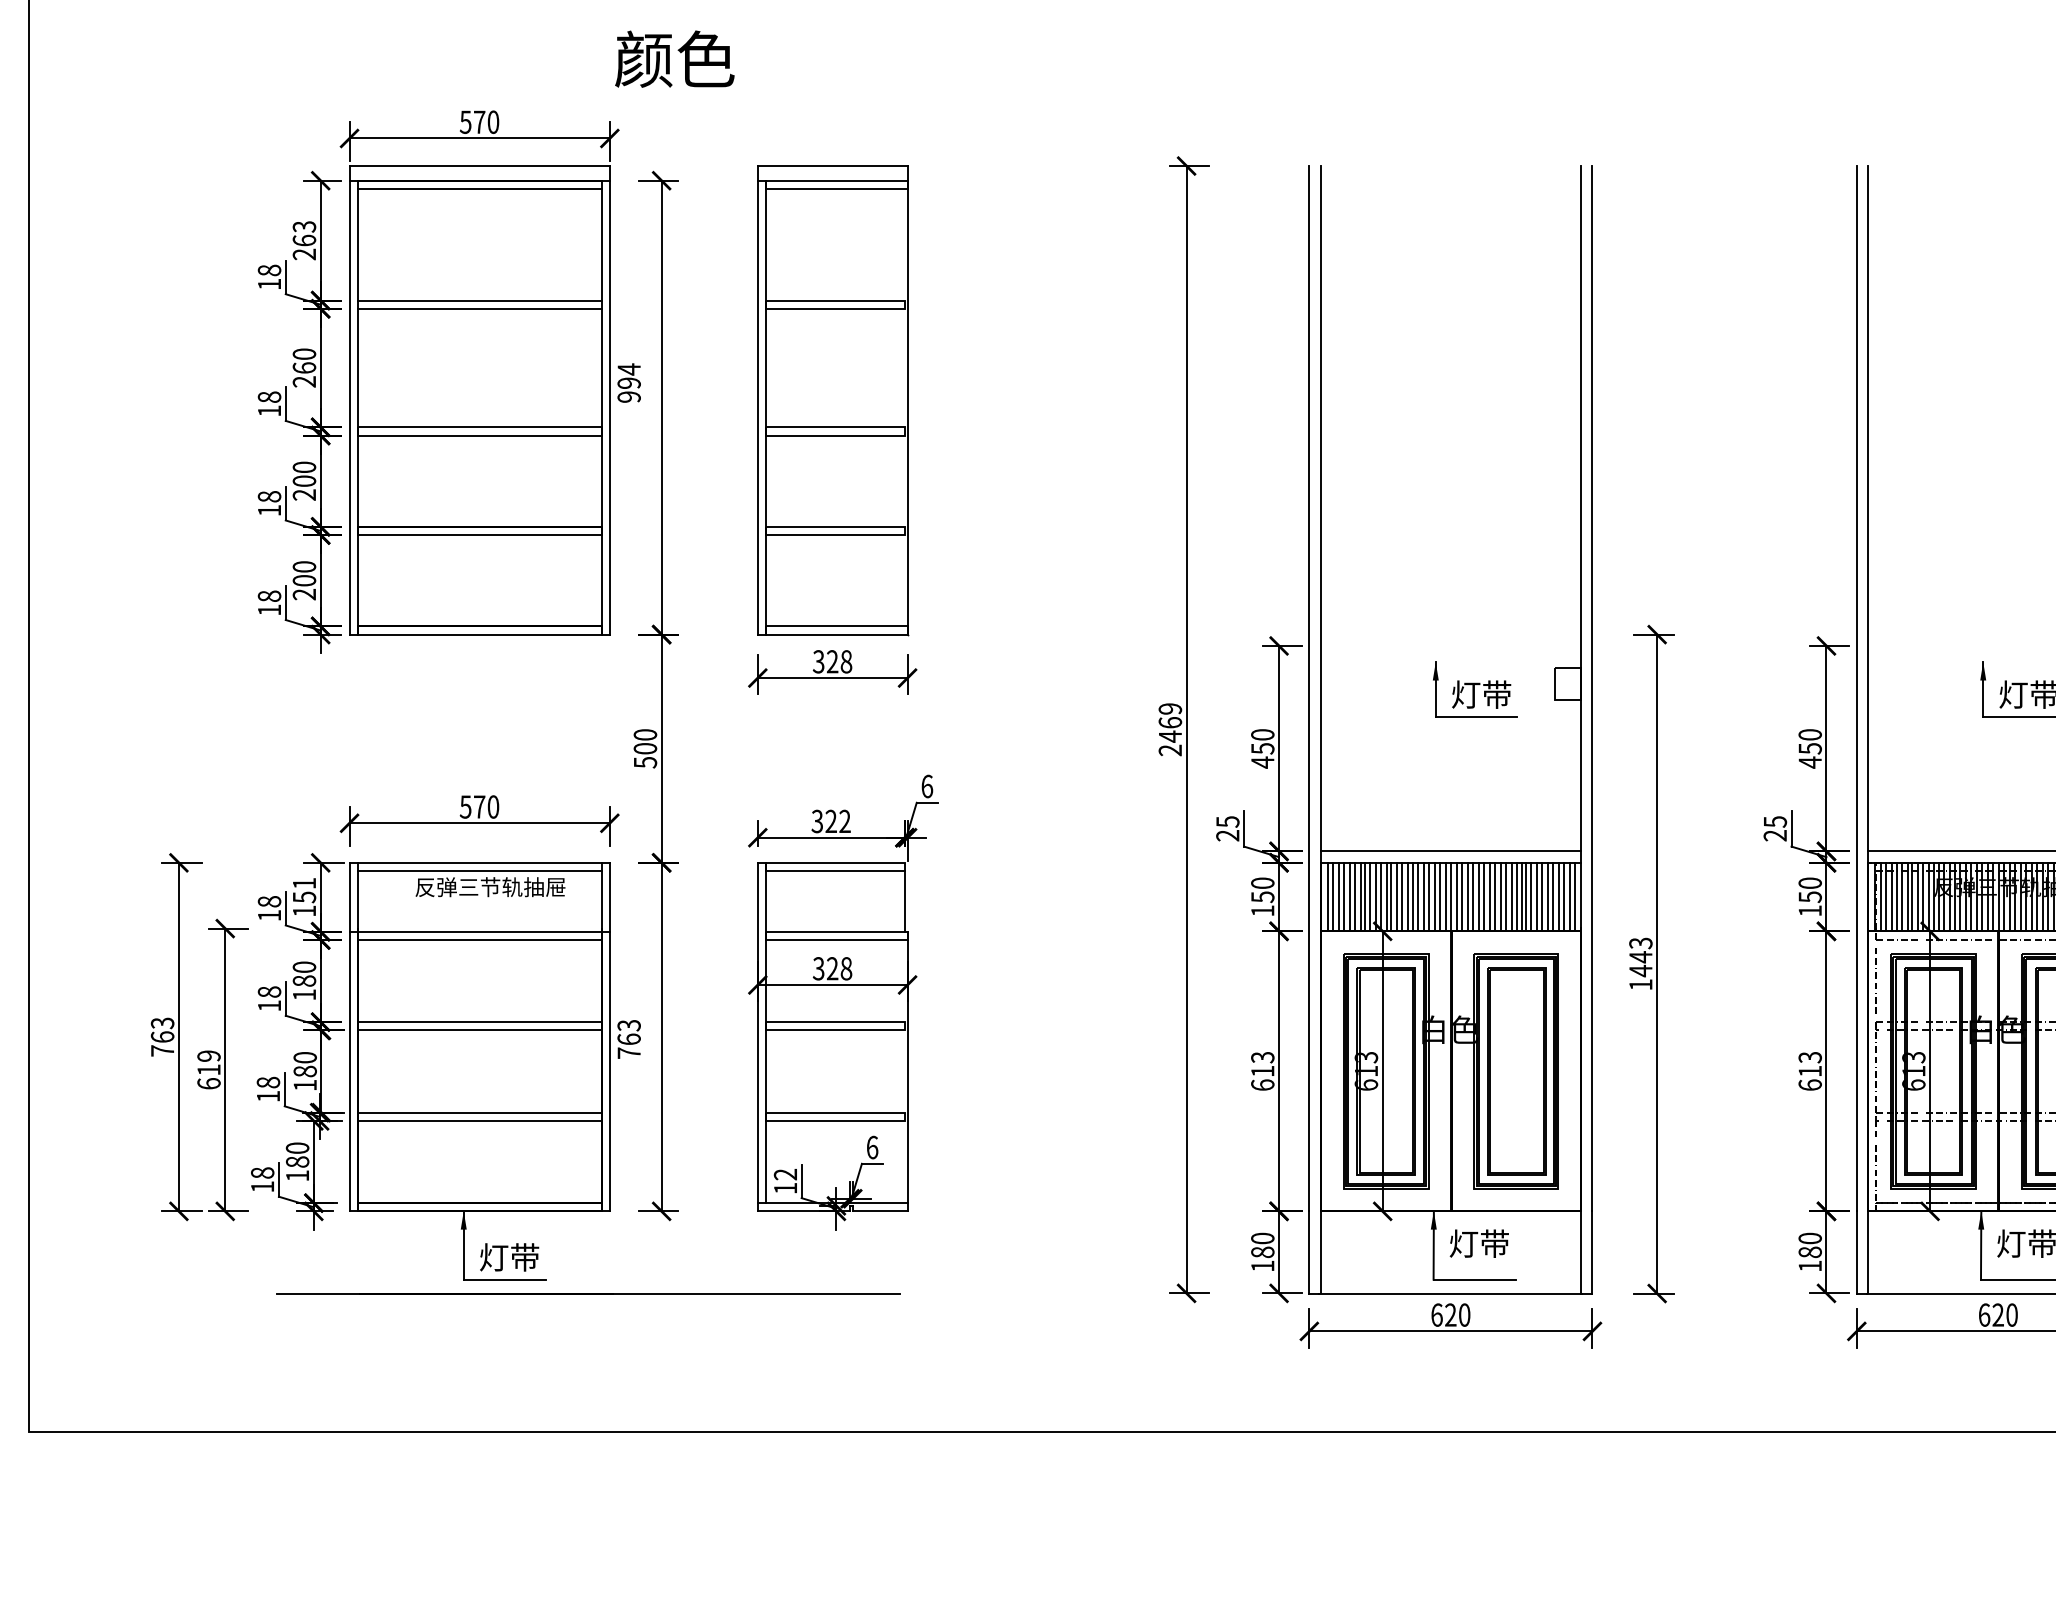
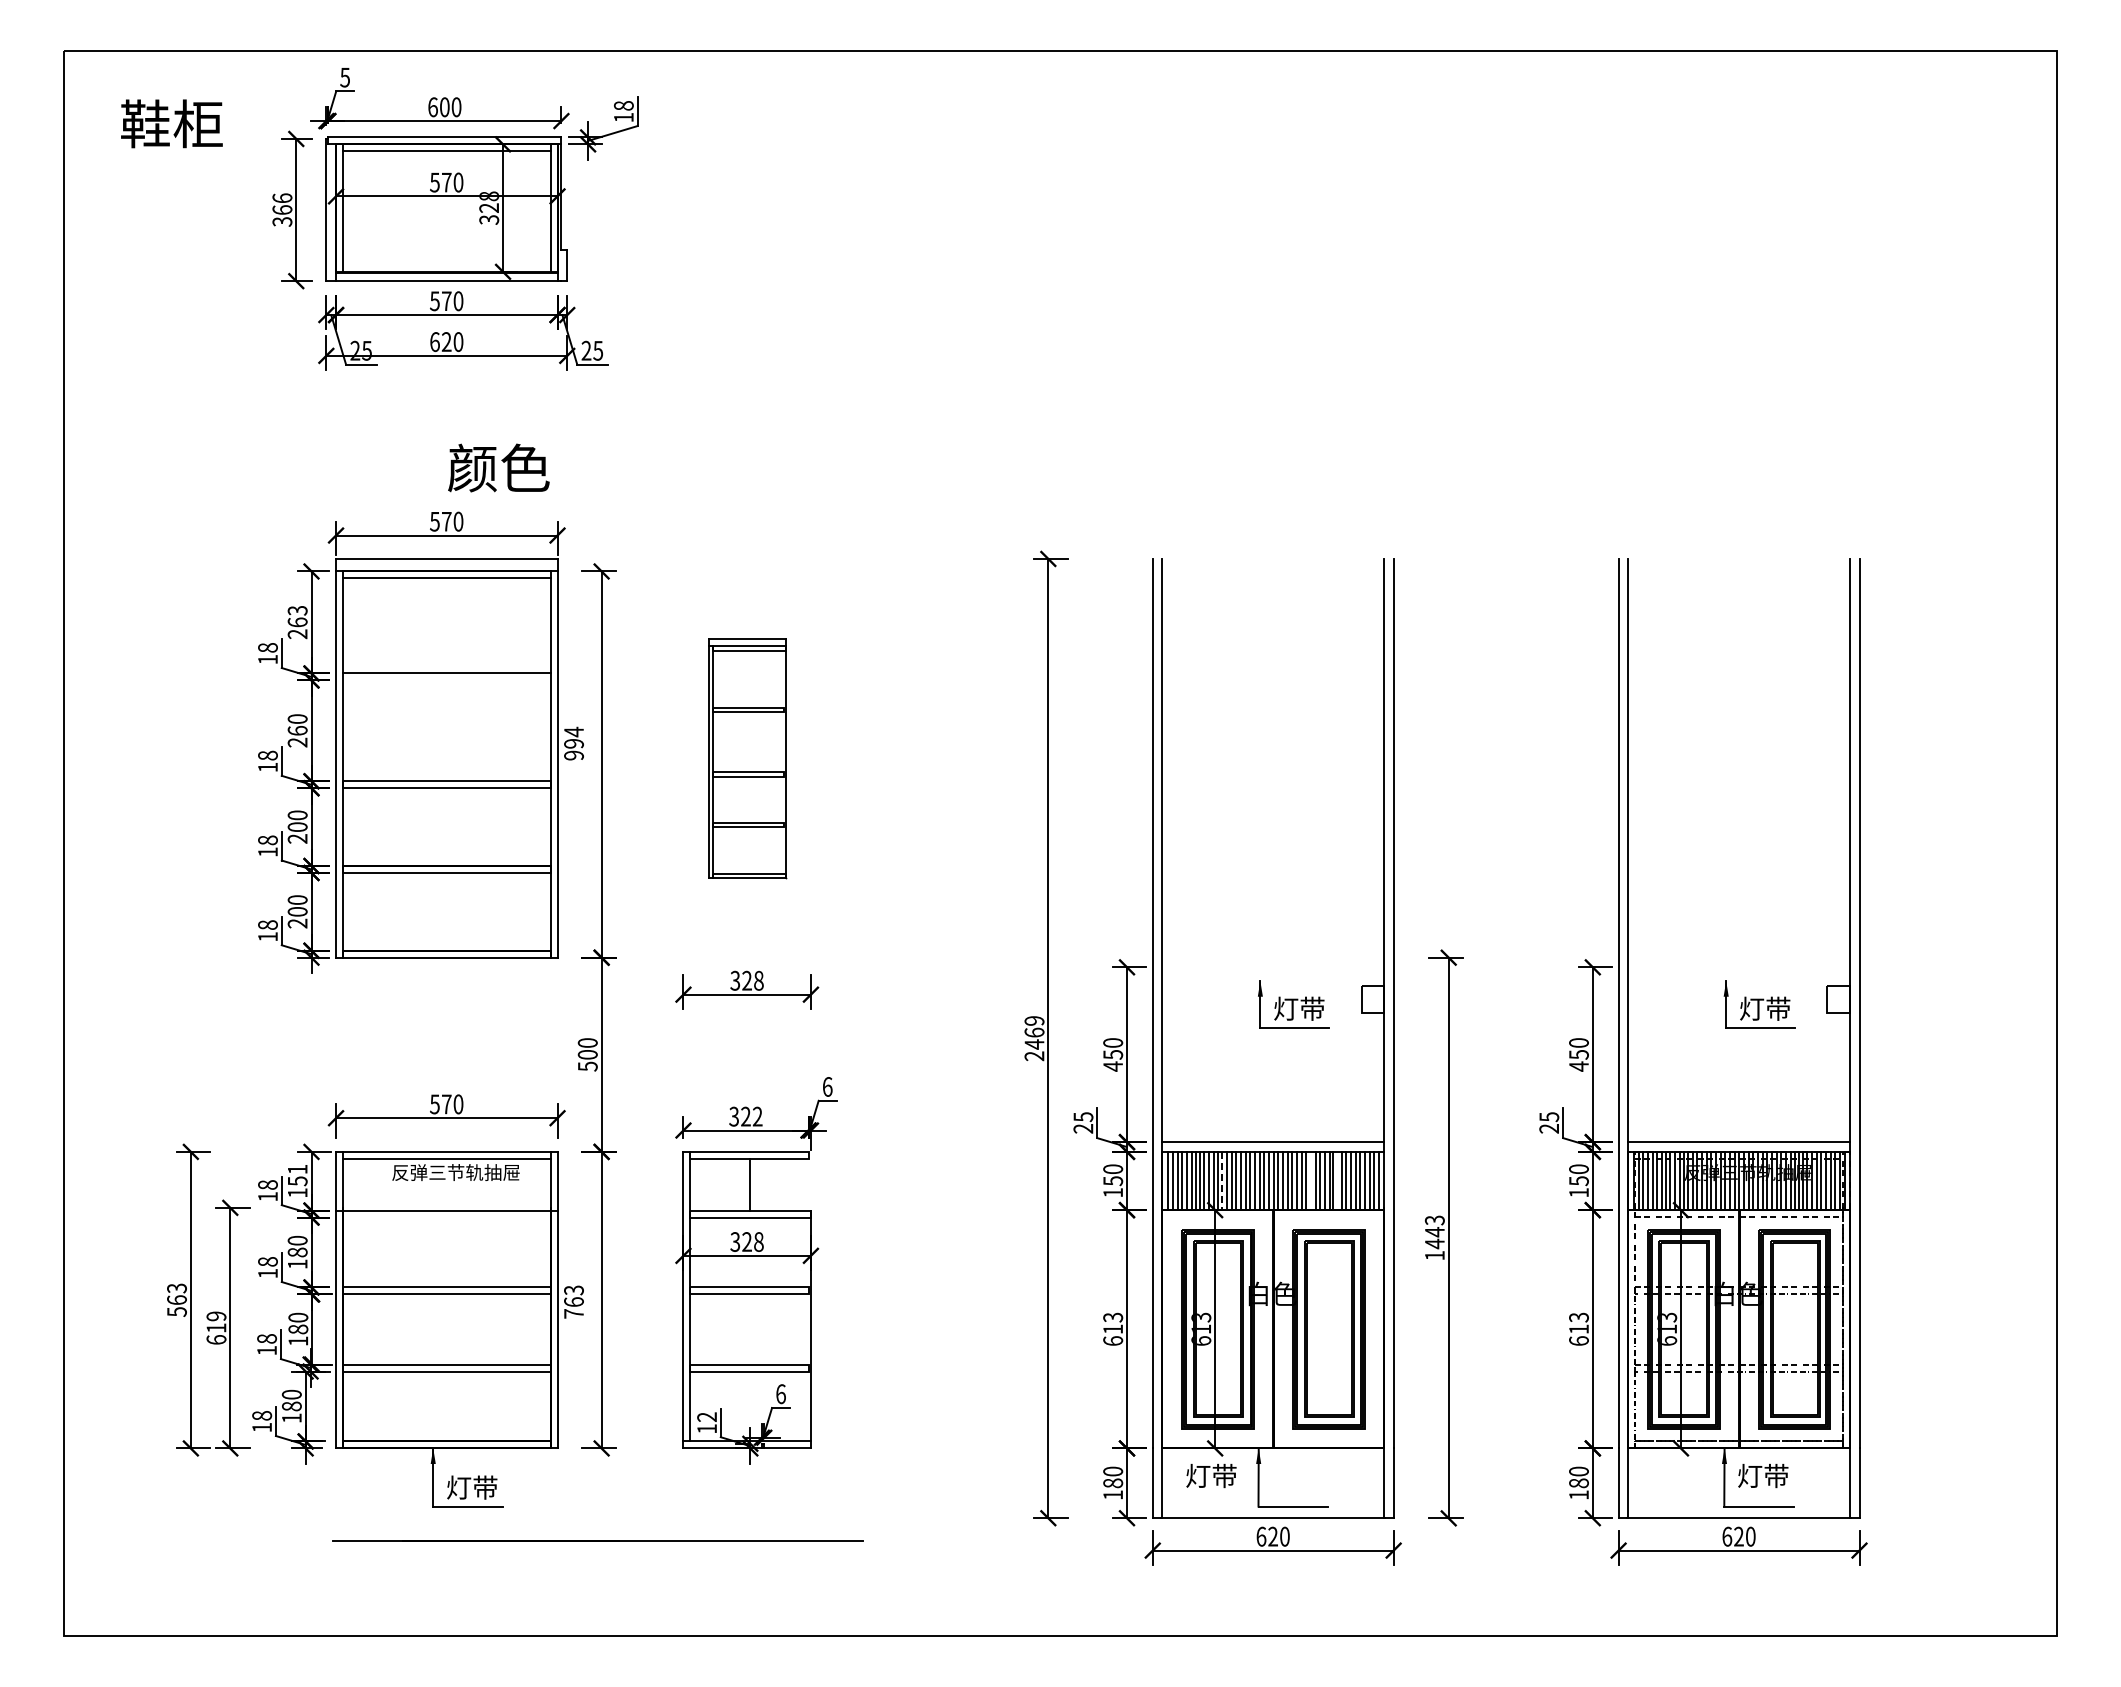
text: (674, 58) -> (498, 467), moved
line: (479, 308) -> (446, 680), removed
part: (833, 400) -> (747, 758), size x0.6
line: (1494, 896) -> (1310, 1180), removed
line: (1525, 896) -> (1336, 1180), removed
line: (1391, 897) -> (1222, 1181), solid -> dashed
line: (904, 901) -> (749, 1184), moved
line: (479, 939) -> (446, 1217), removed
text: (162, 1050) -> (176, 1311), 763 -> 563
text: (1479, 1244) -> (1211, 1476), moved
line: (588, 1292) -> (597, 1540), moved

